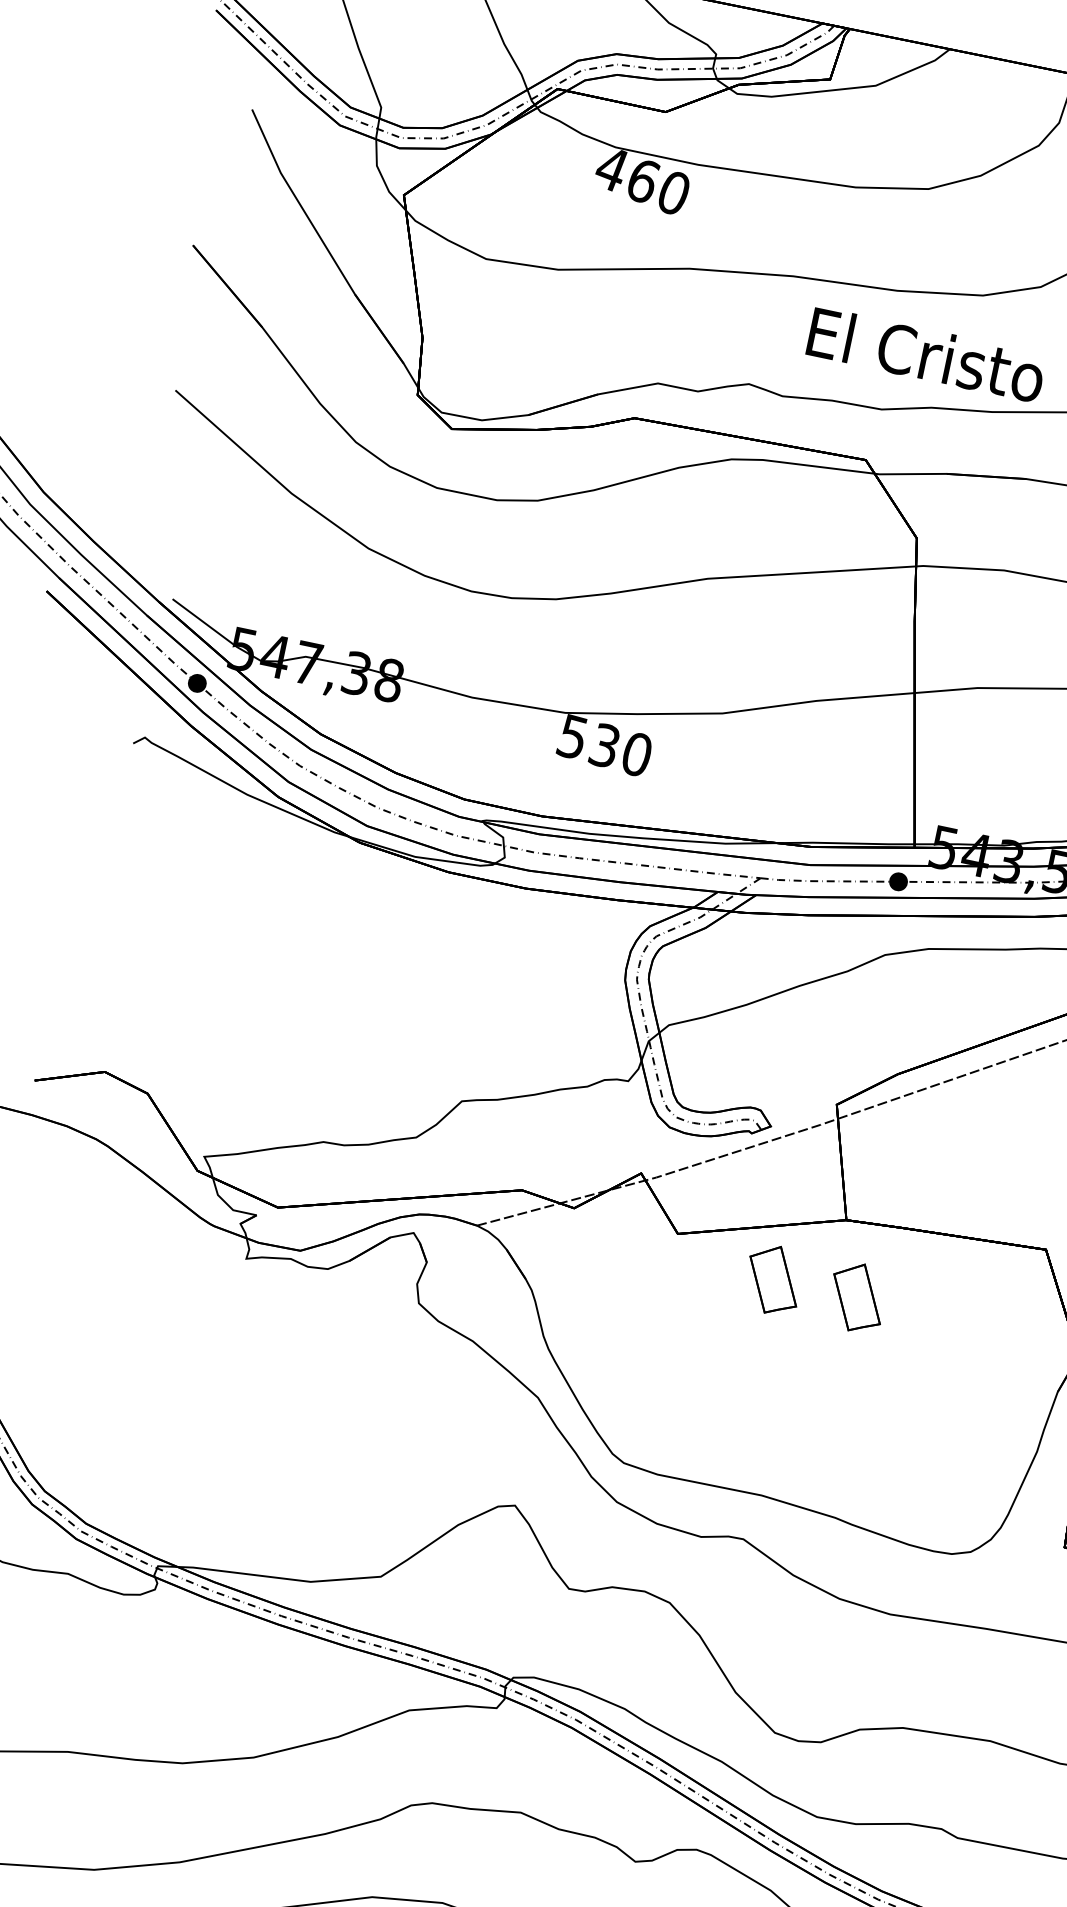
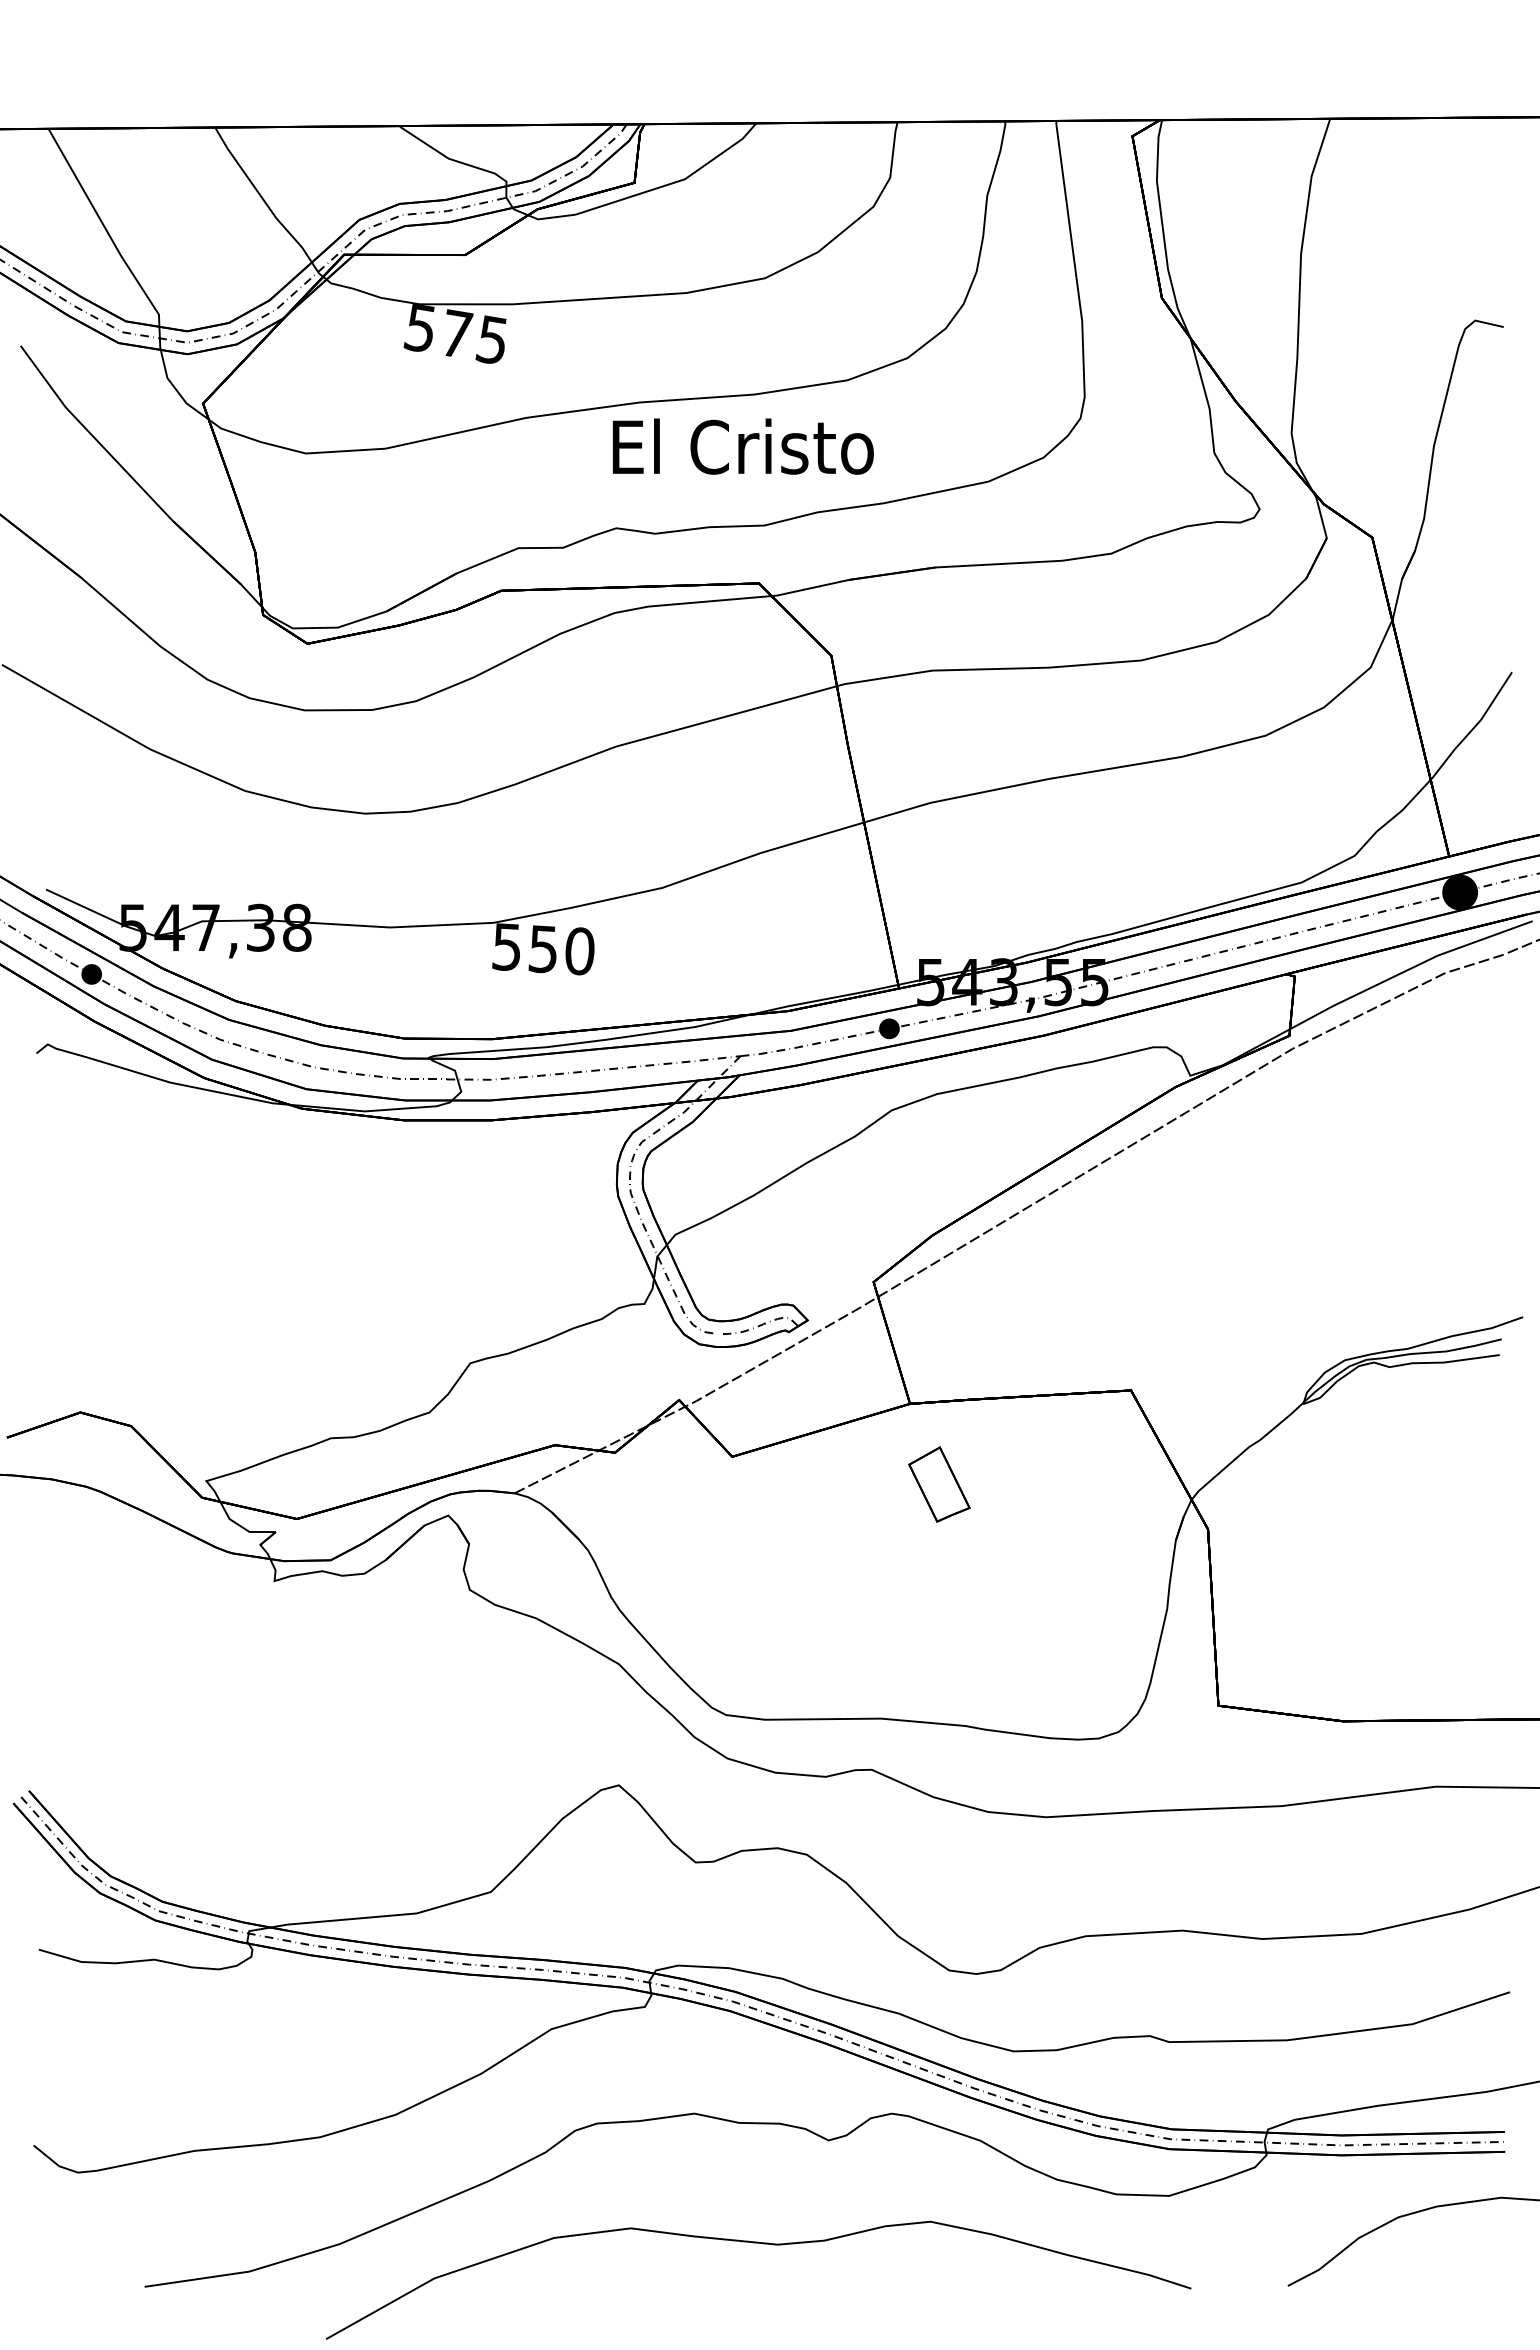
text: (642, 181) -> (455, 334), 460 -> 575
text: (926, 354) -> (743, 446), moved
text: (604, 744) -> (542, 948), 530 -> 550
part: (773, 1279) -> (845, 1484), removed

